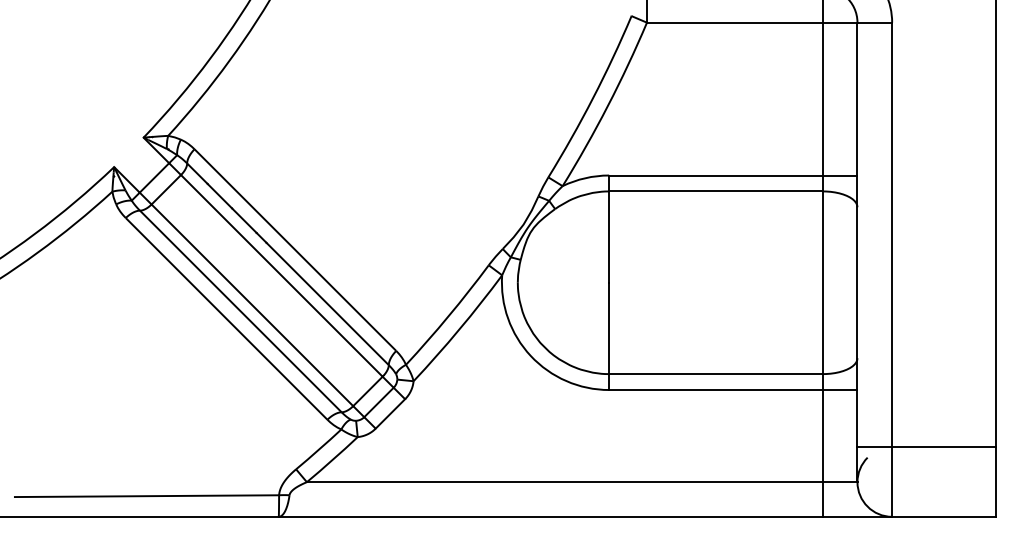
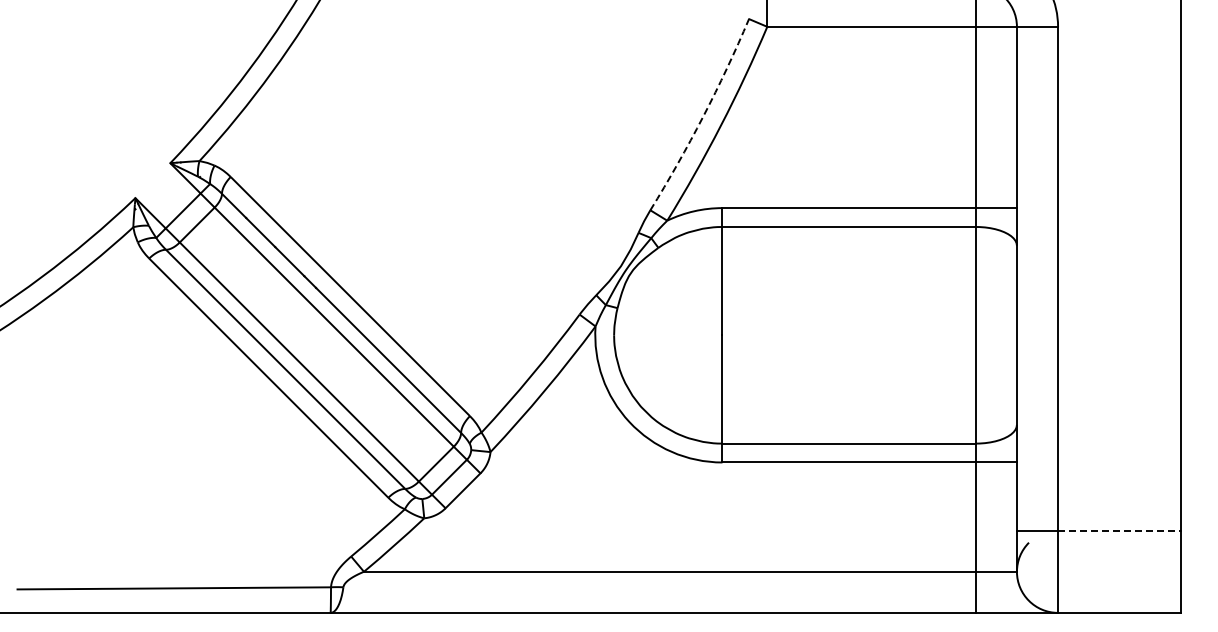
arc: (593, 98) -> (703, 116), solid -> dashed
line: (943, 447) -> (1119, 530), solid -> dashed

